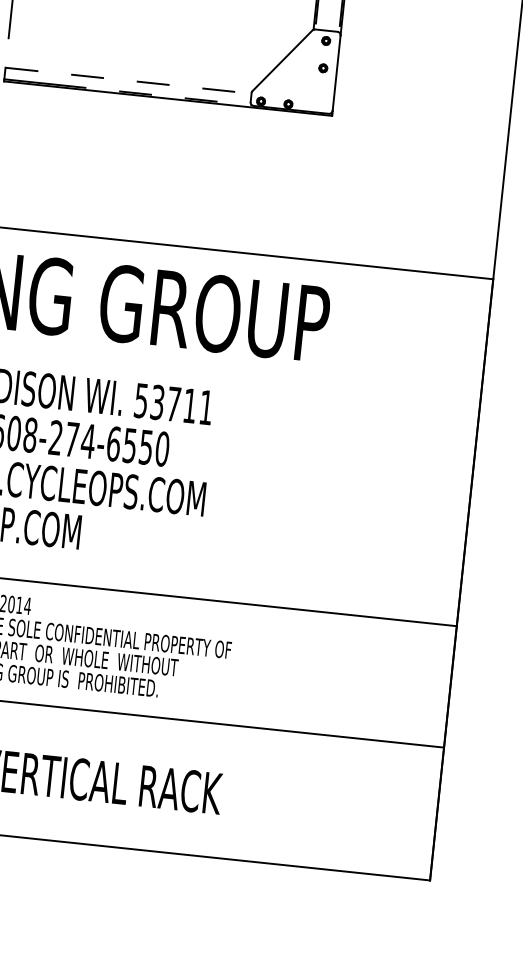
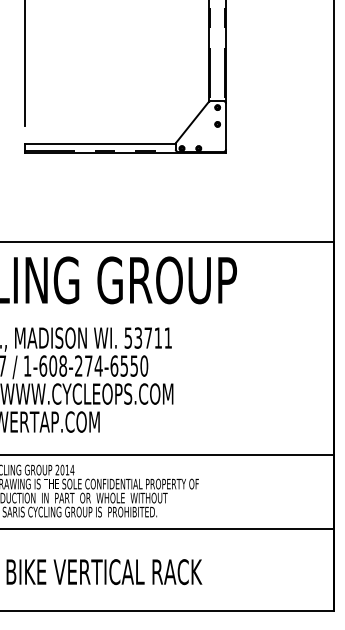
line: (129, 80) -> (100, 144), dashed -> solid

